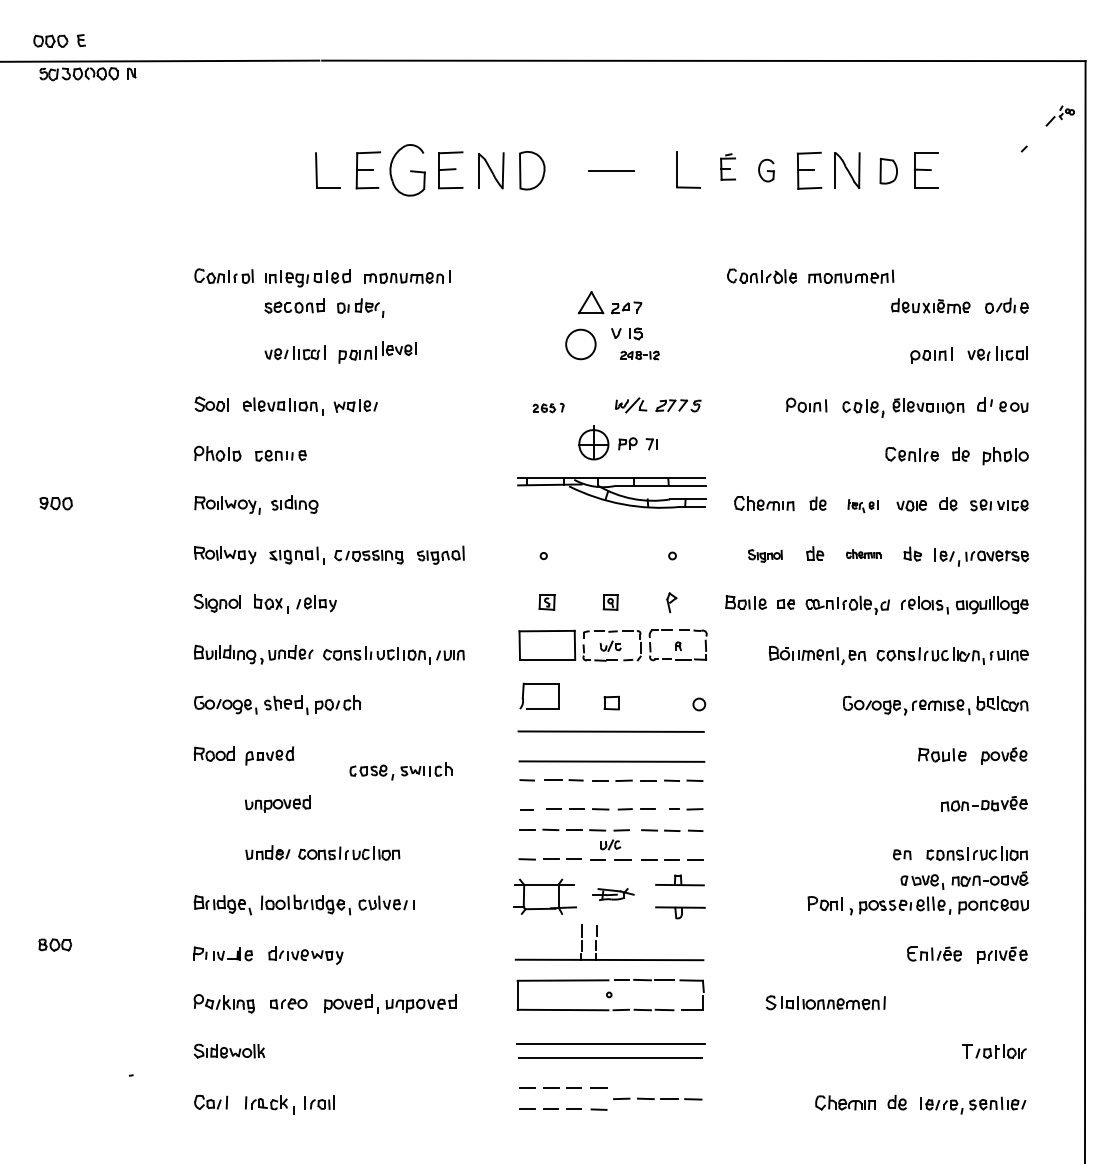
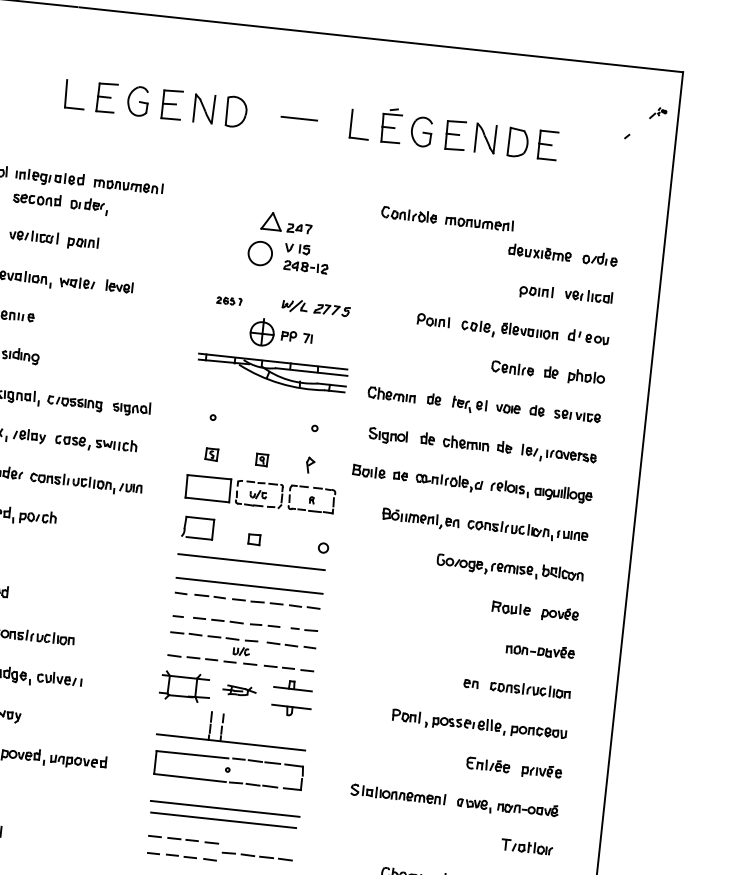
part: (1059, 115) -> (657, 113), size x0.71
part: (727, 166) -> (391, 125), size x1.67
part: (407, 170) -> (137, 101), size x0.71
part: (766, 170) -> (421, 131), size x1.67
part: (888, 170) -> (518, 142), size x1.43
part: (399, 348) -> (119, 286), moved
part: (639, 355) -> (305, 267), size x1.43
part: (862, 505) -> (469, 404), size x1.43
part: (863, 553) -> (466, 442), size x1.67
part: (765, 555) -> (388, 435), size x1.43
part: (400, 771) -> (95, 443), moved
part: (964, 880) -> (507, 807), moved

